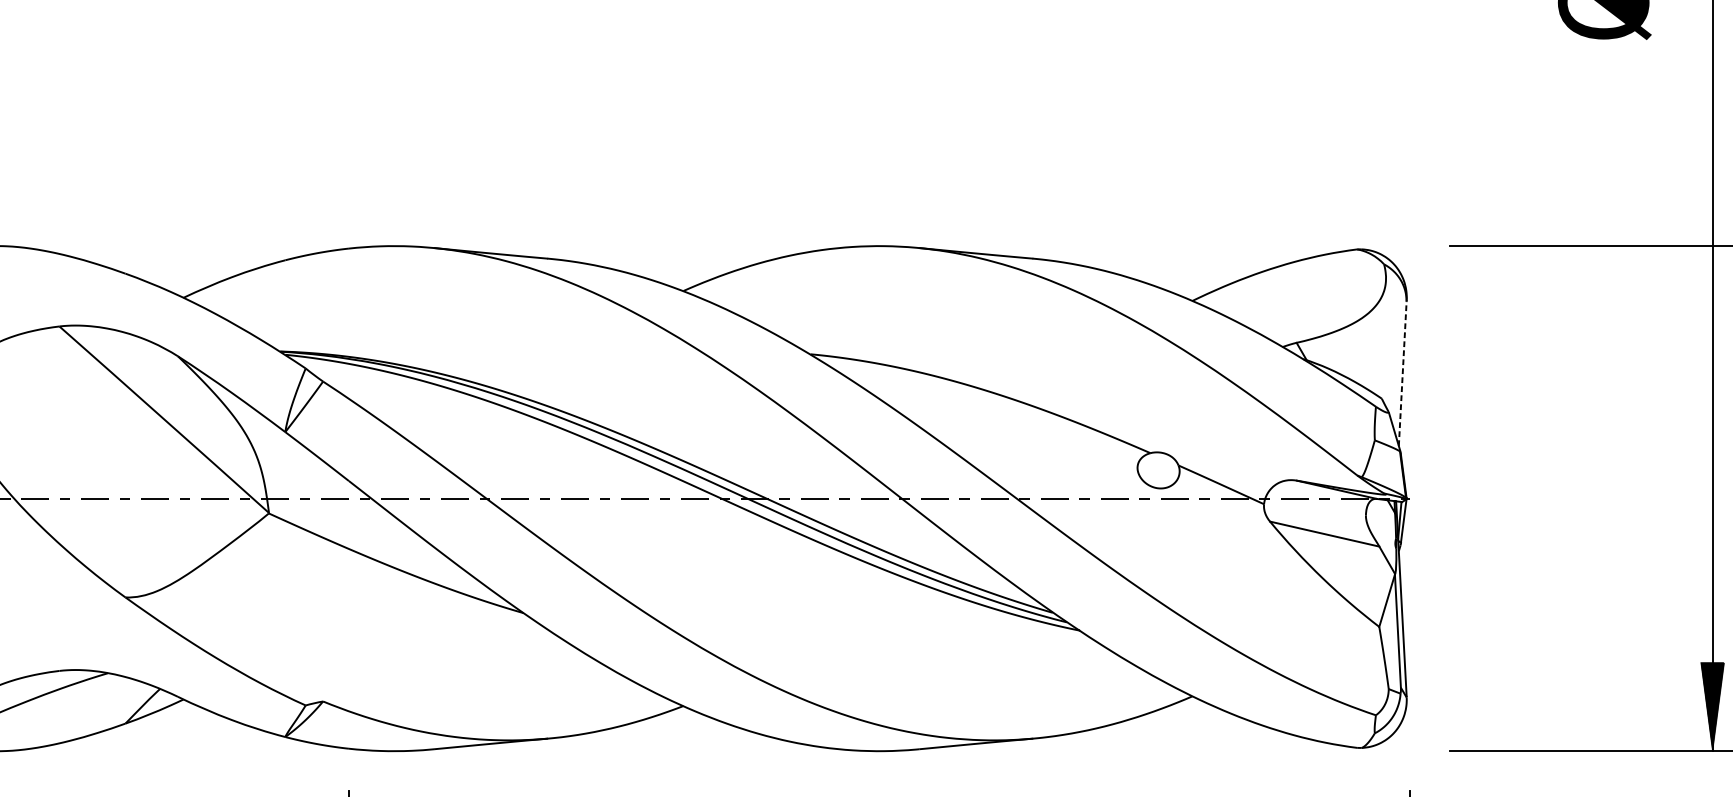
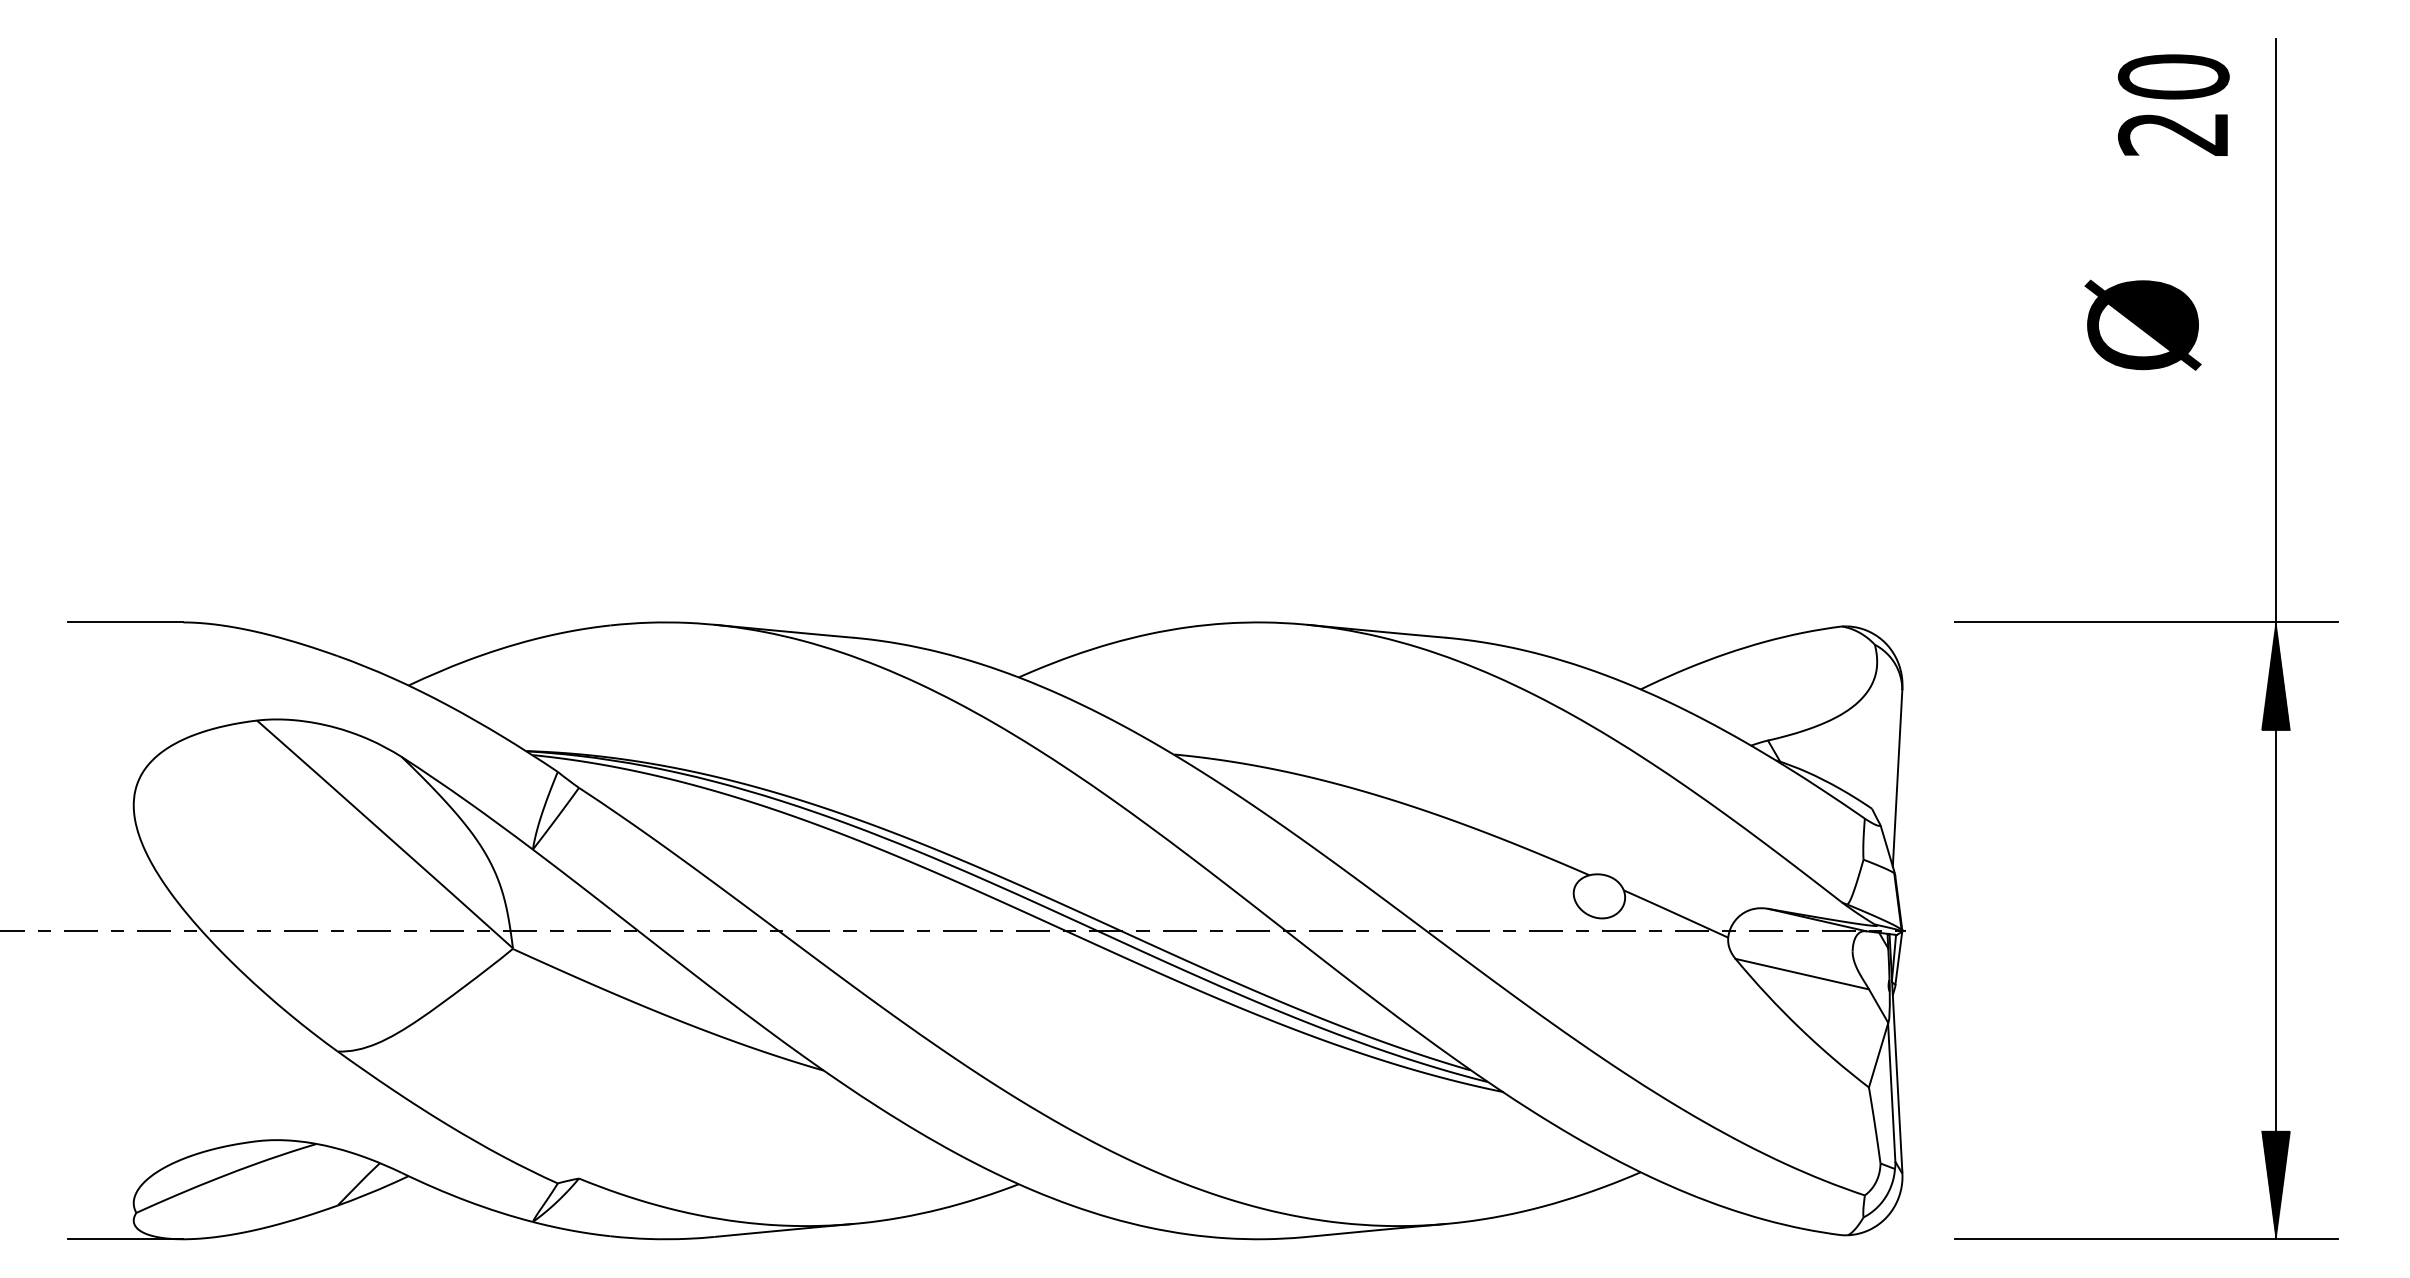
hatch: (1712, 290) -> (2275, 676), added
line: (1402, 373) -> (1897, 777), dashed -> solid

